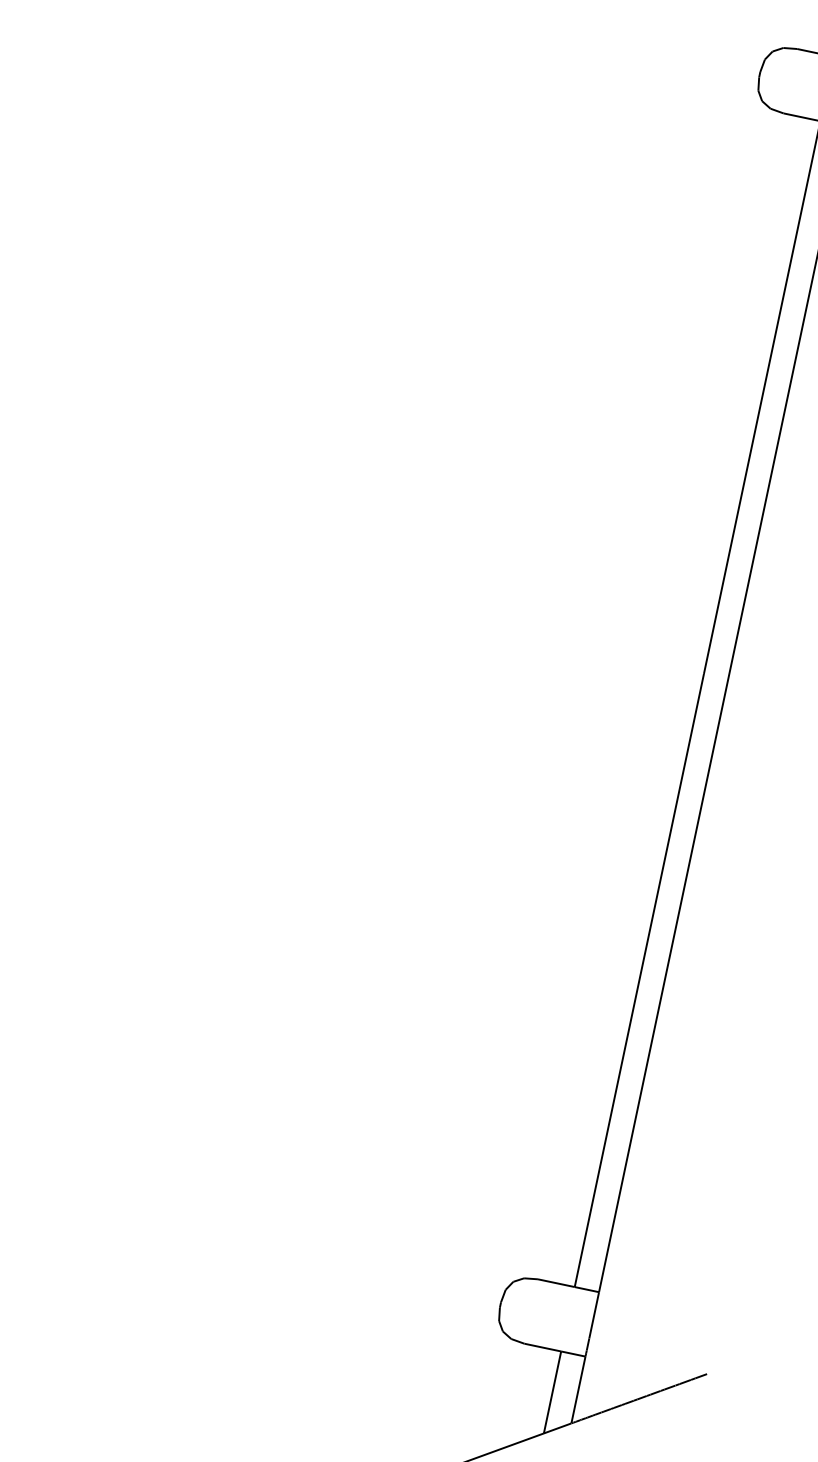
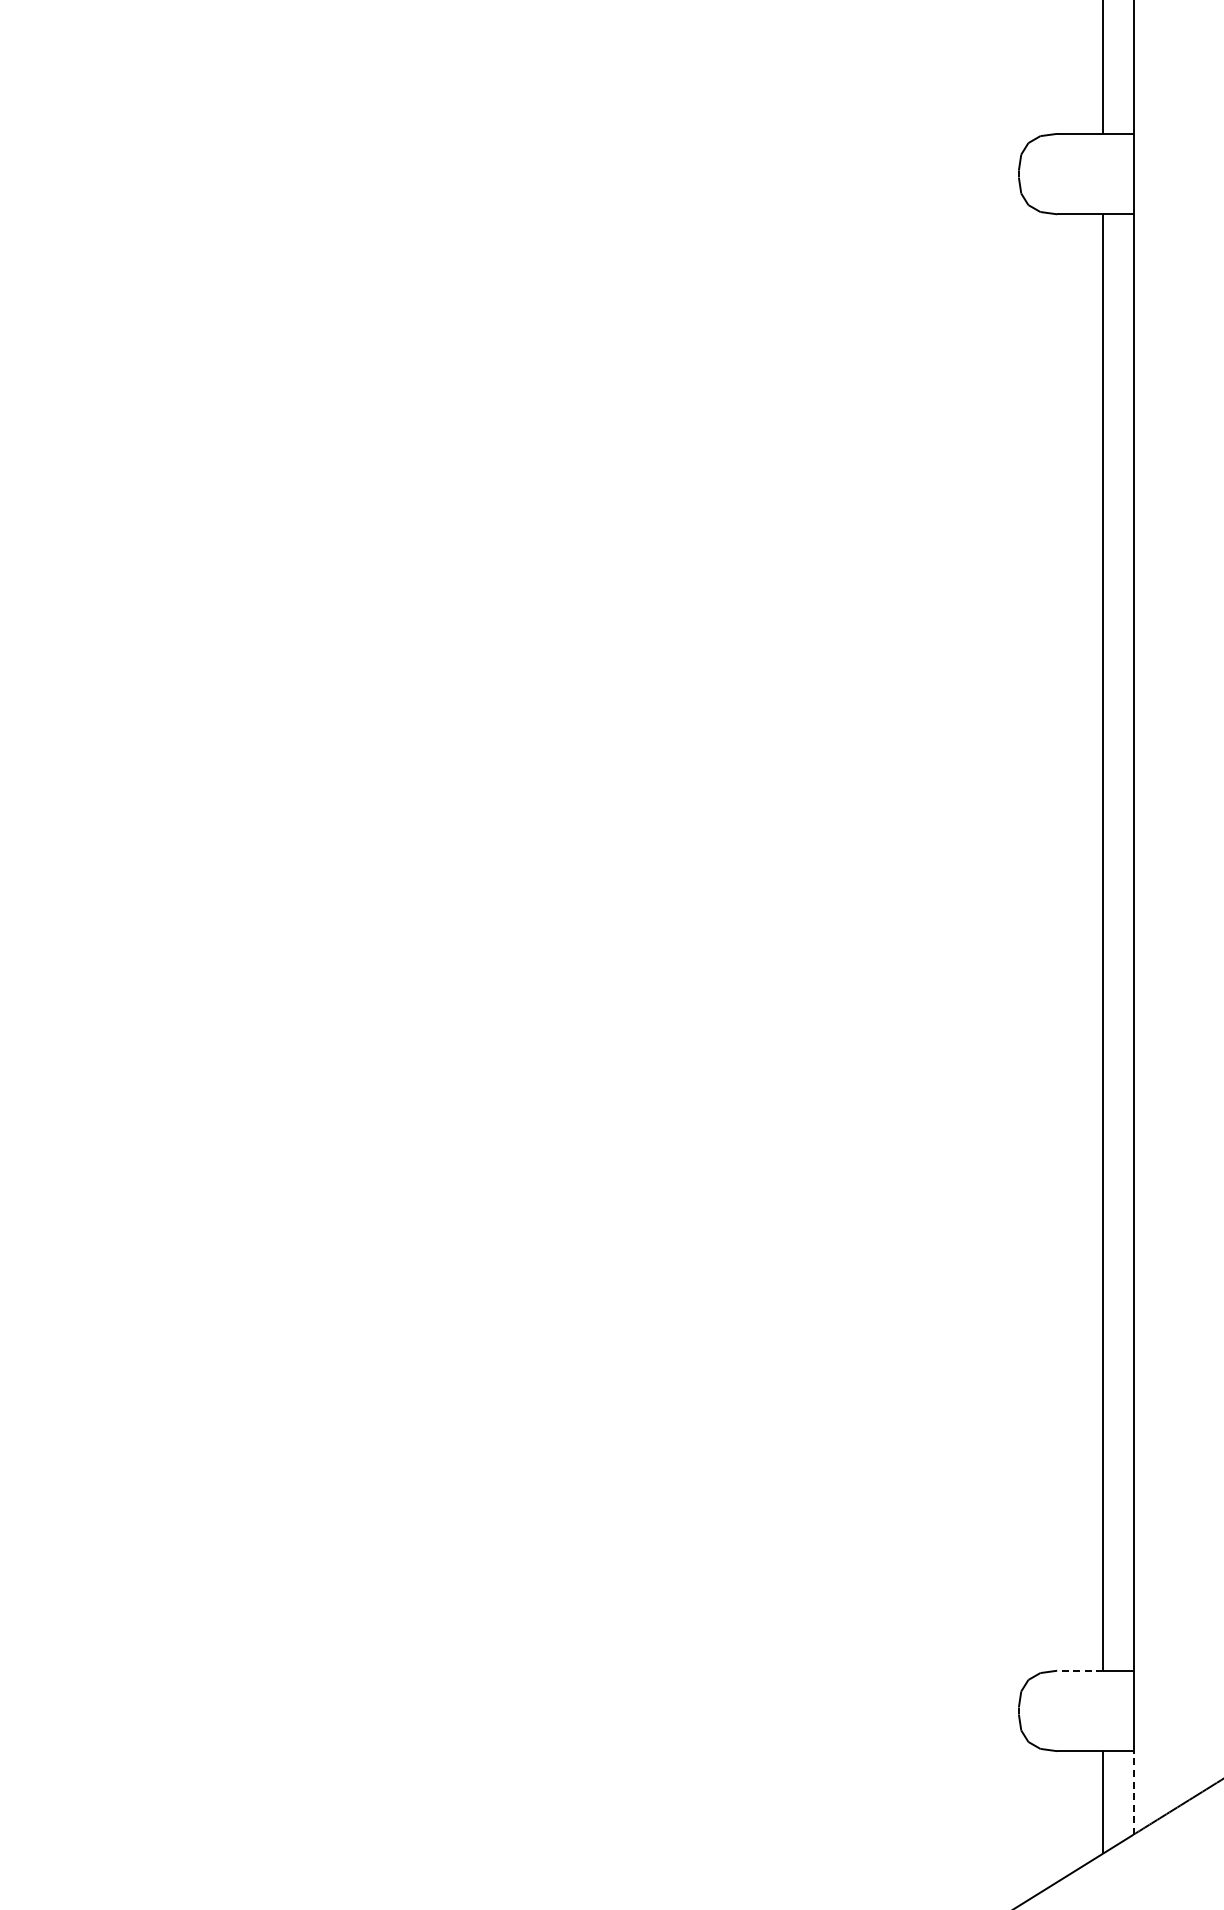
line: (556, 1283) -> (1080, 1670), solid -> dashed
line: (578, 1389) -> (1133, 1792), solid -> dashed

